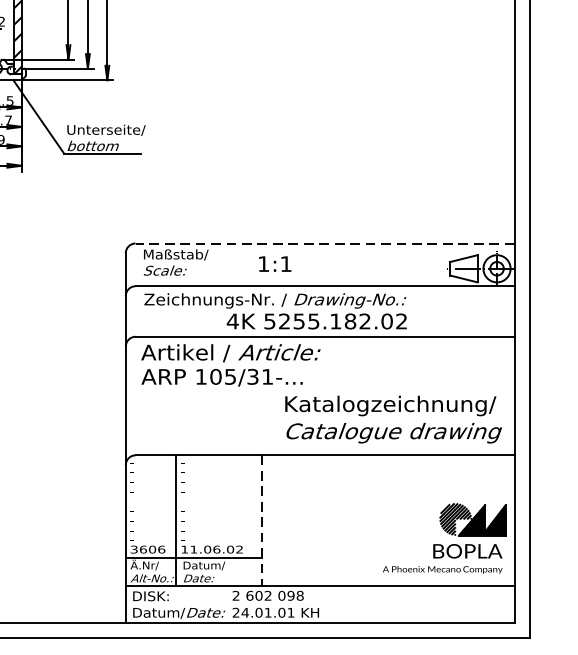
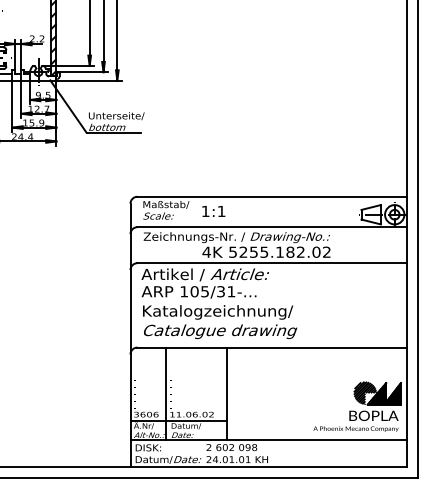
line: (325, 243) -> (272, 196), dashed -> solid
text: (274, 264) -> (213, 211), moved
text: (394, 420) -> (220, 322), moved
line: (262, 521) -> (227, 394), dashed -> solid

